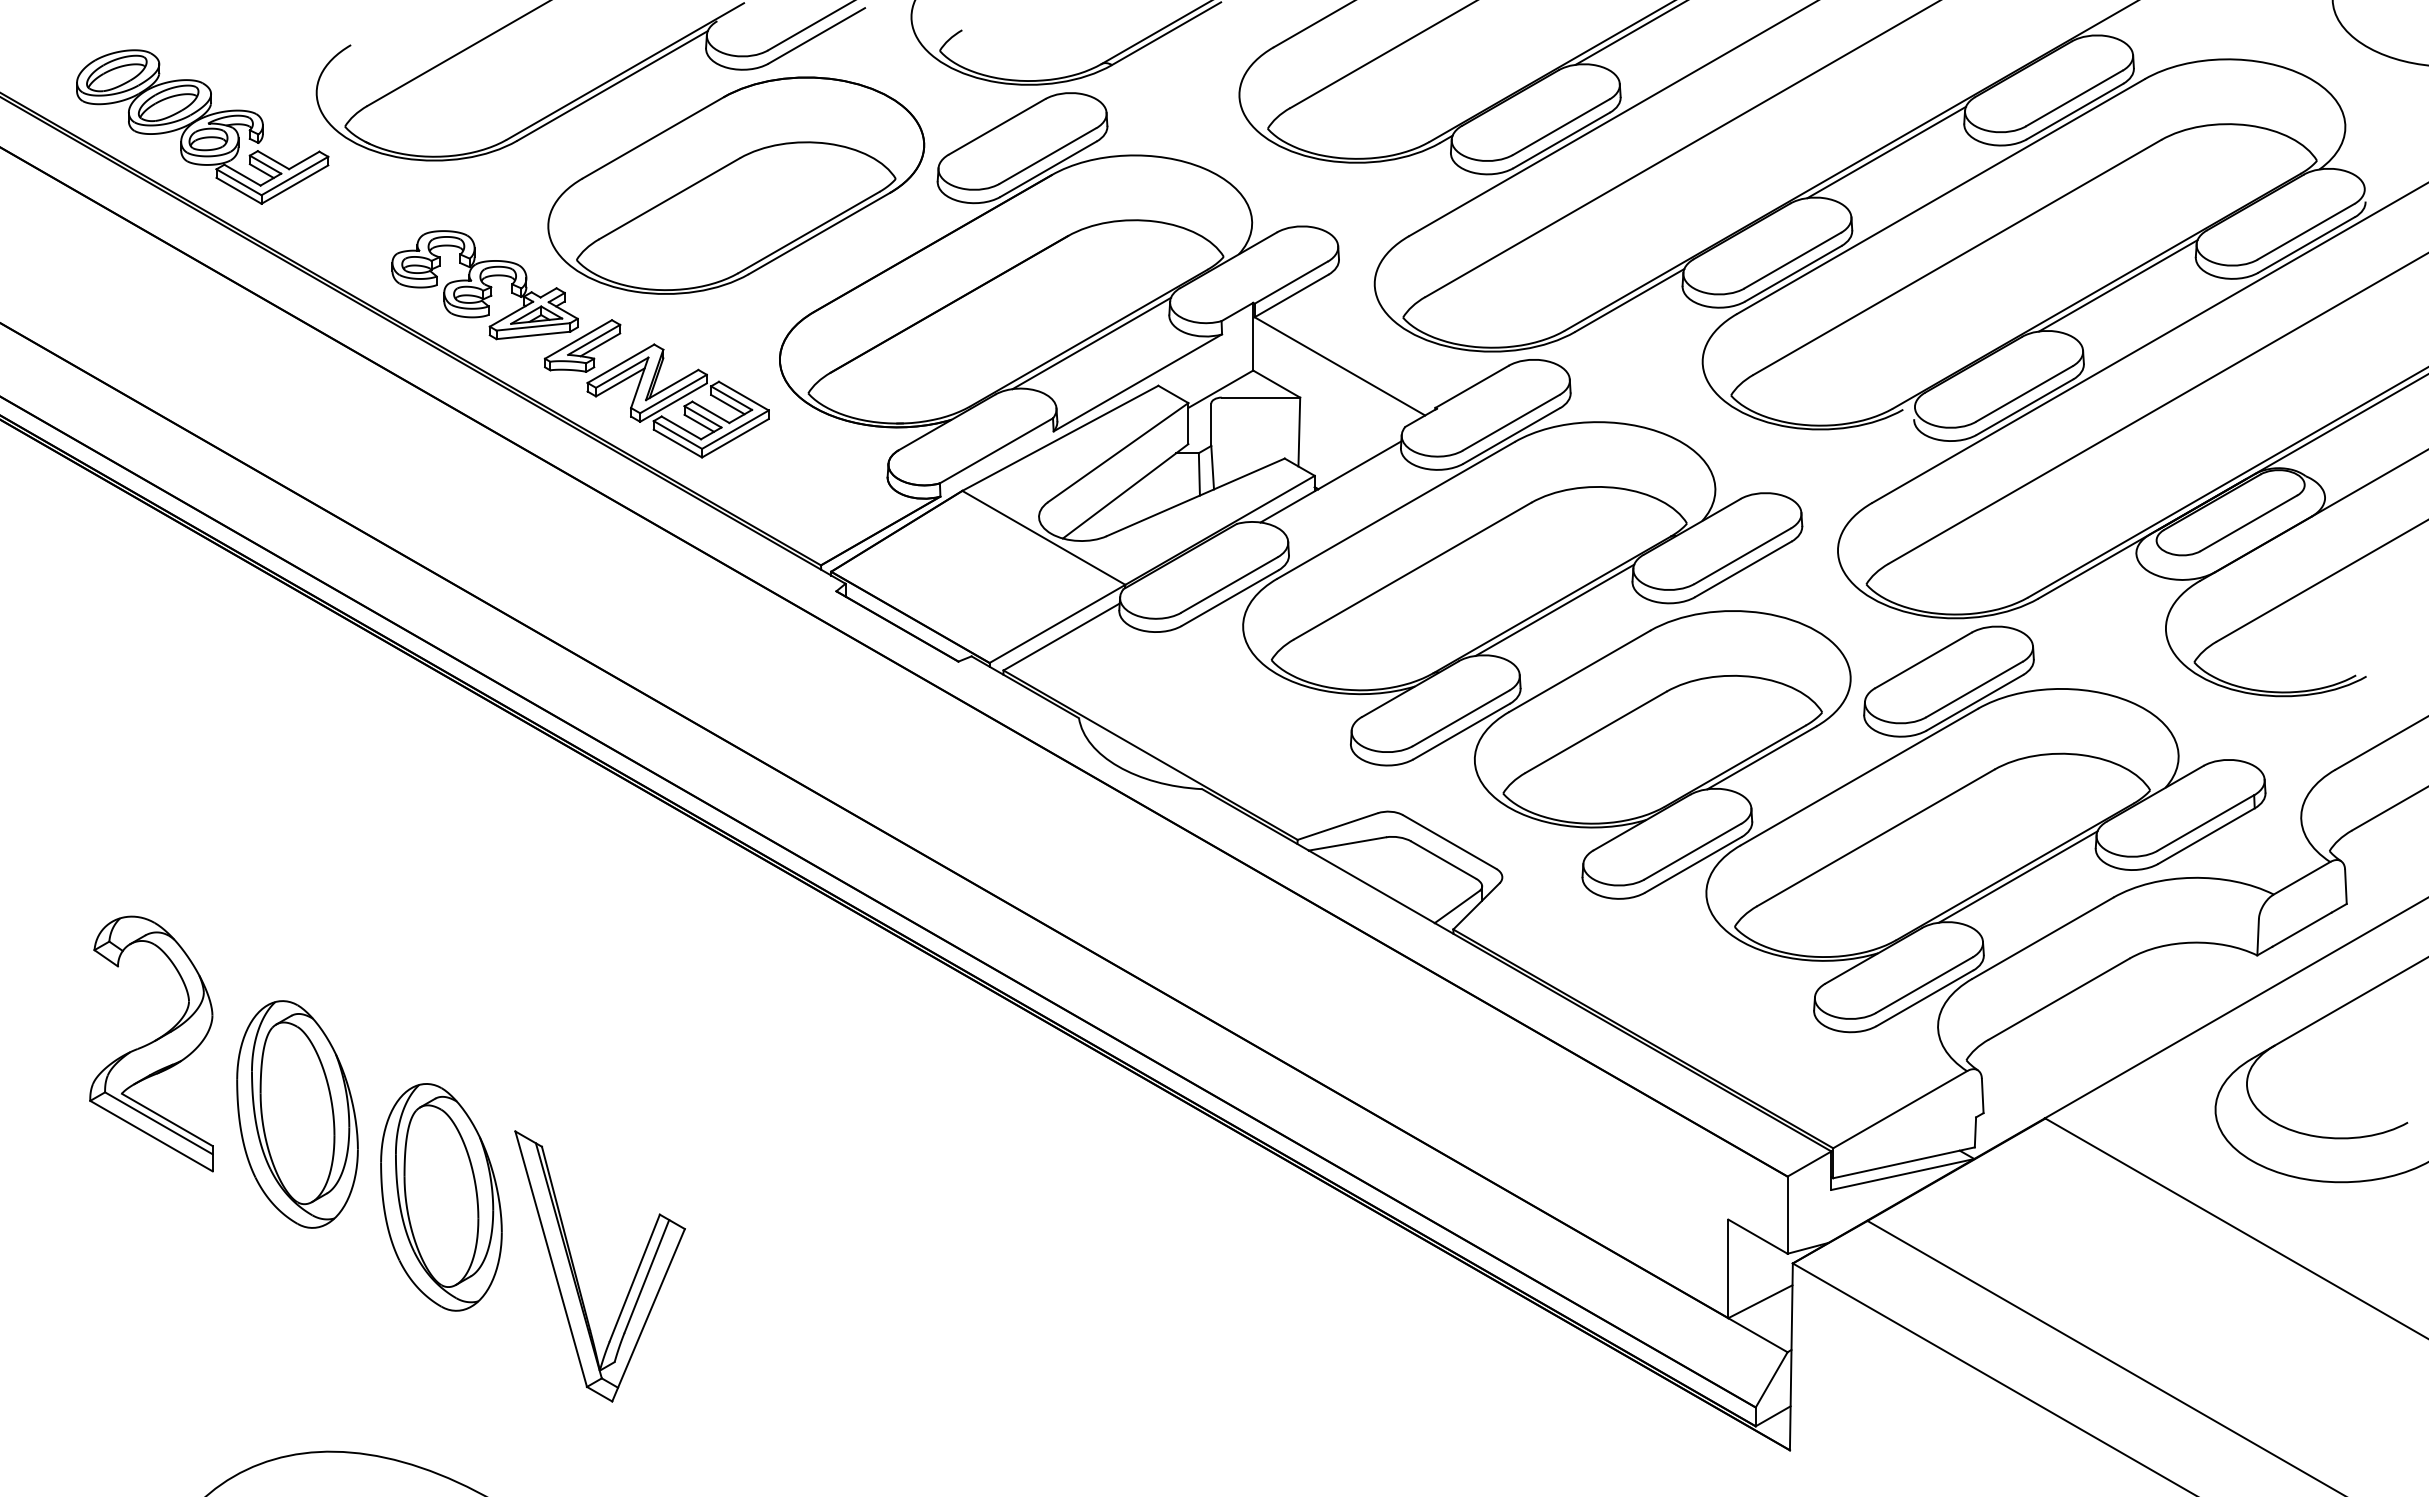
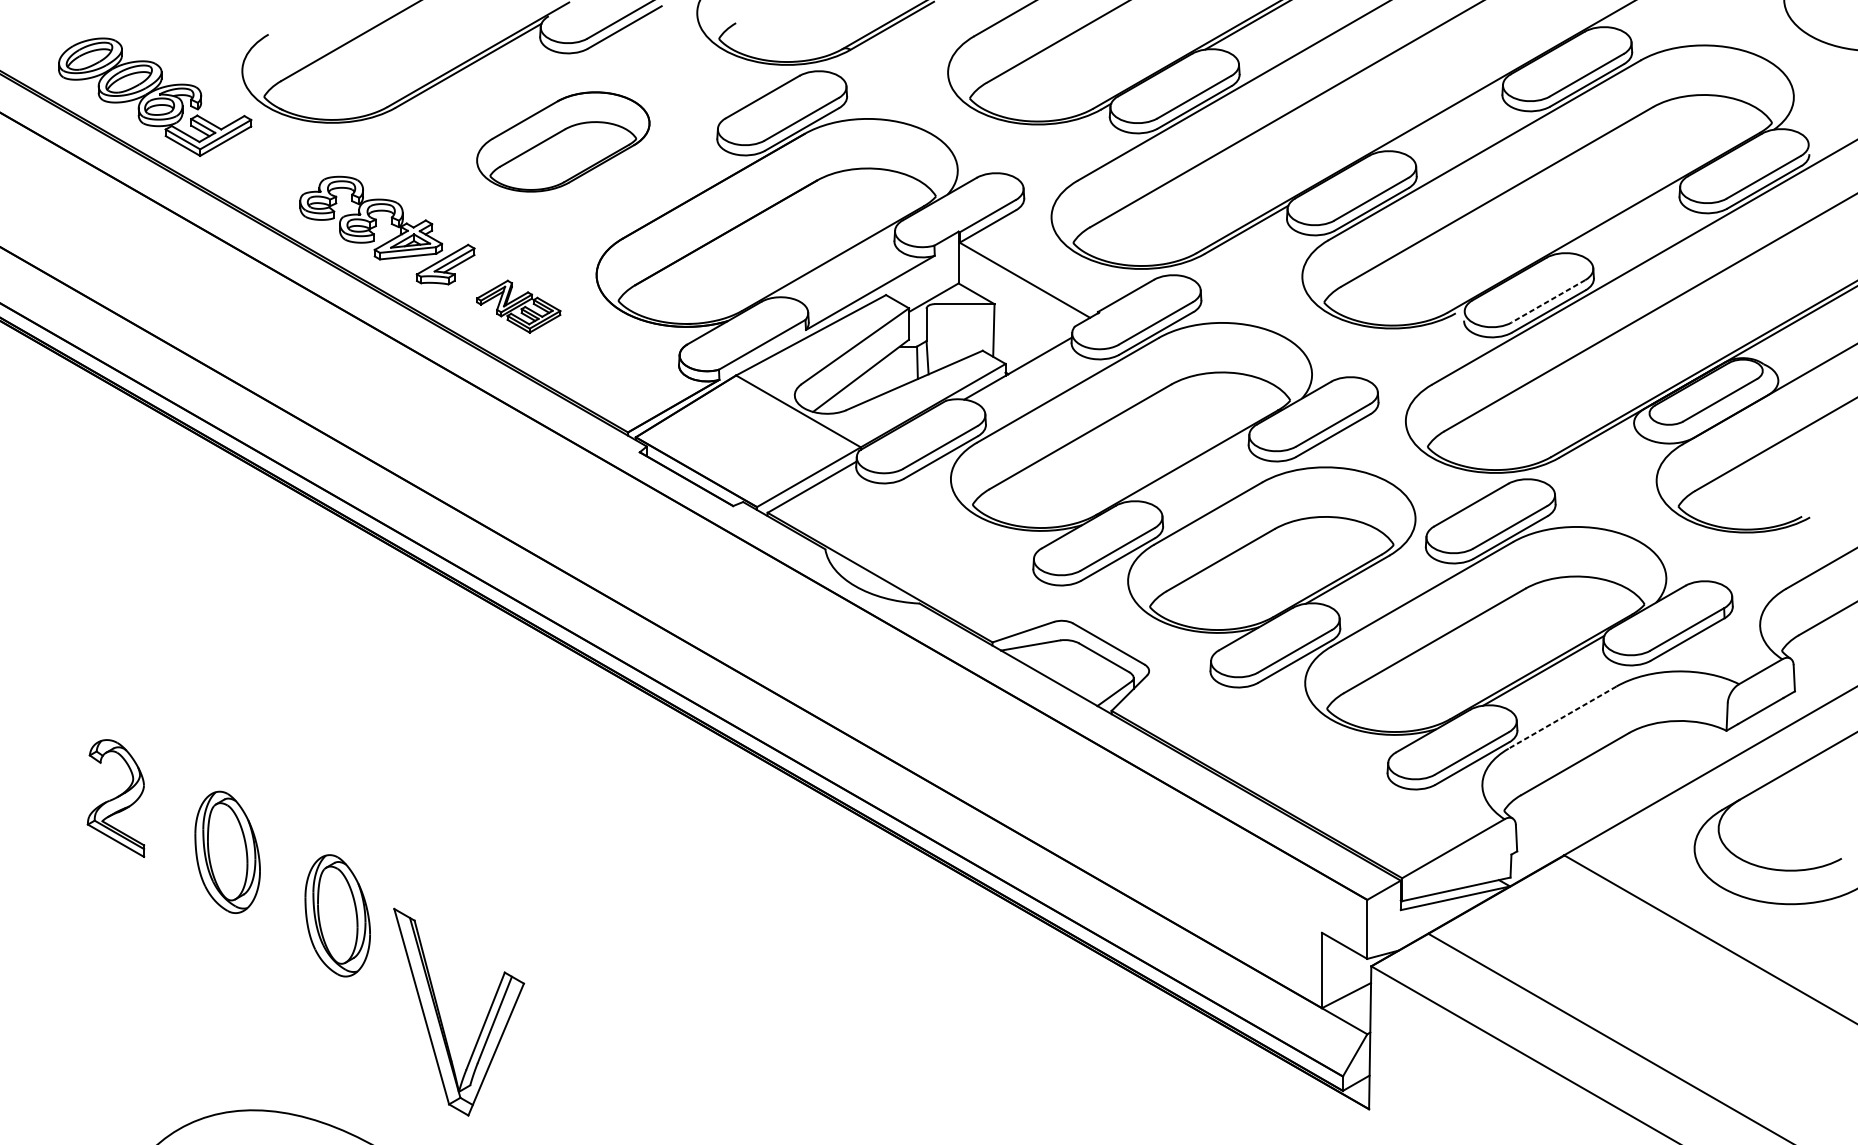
line: (1886, 152) -> (1442, 116), removed
part: (736, 185) -> (563, 141), size x0.6
line: (2118, 285) -> (1620, 218), removed
line: (1091, 343) -> (834, 262), removed
line: (2024, 394) -> (1548, 301), solid -> dashed
part: (677, 400) -> (518, 306), size x0.6
line: (1554, 609) -> (1189, 466), removed
line: (2042, 938) -> (1562, 717), solid -> dashed
part: (151, 1043) -> (116, 798), size x0.6
part: (297, 1114) -> (227, 852), size x0.7
part: (441, 1197) -> (337, 915), size x0.7
part: (576, 1273) -> (441, 1017), moved

